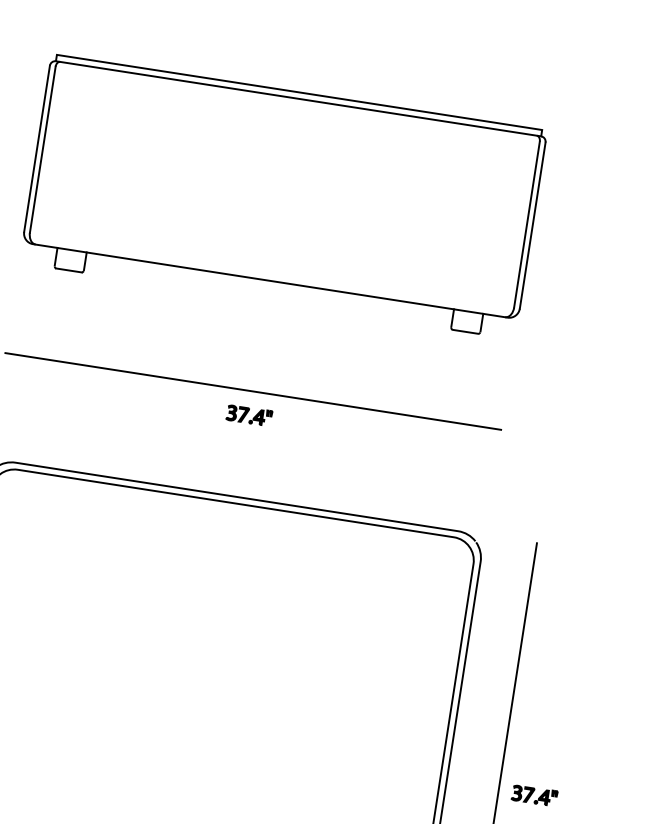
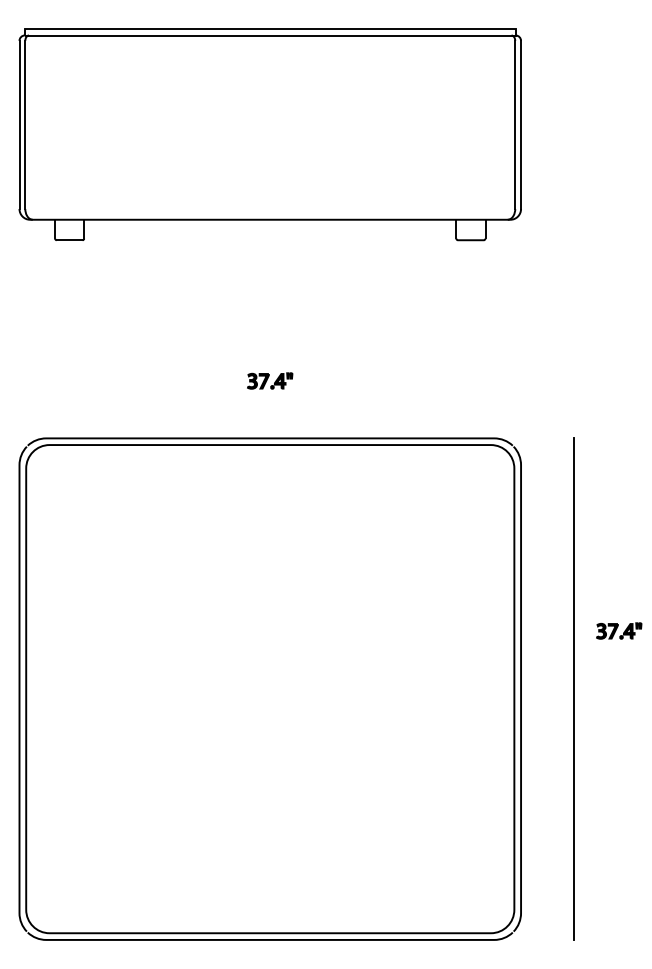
line: (253, 391) -> (270, 331), removed
part: (249, 415) -> (270, 380), moved
part: (535, 795) -> (619, 630), moved

